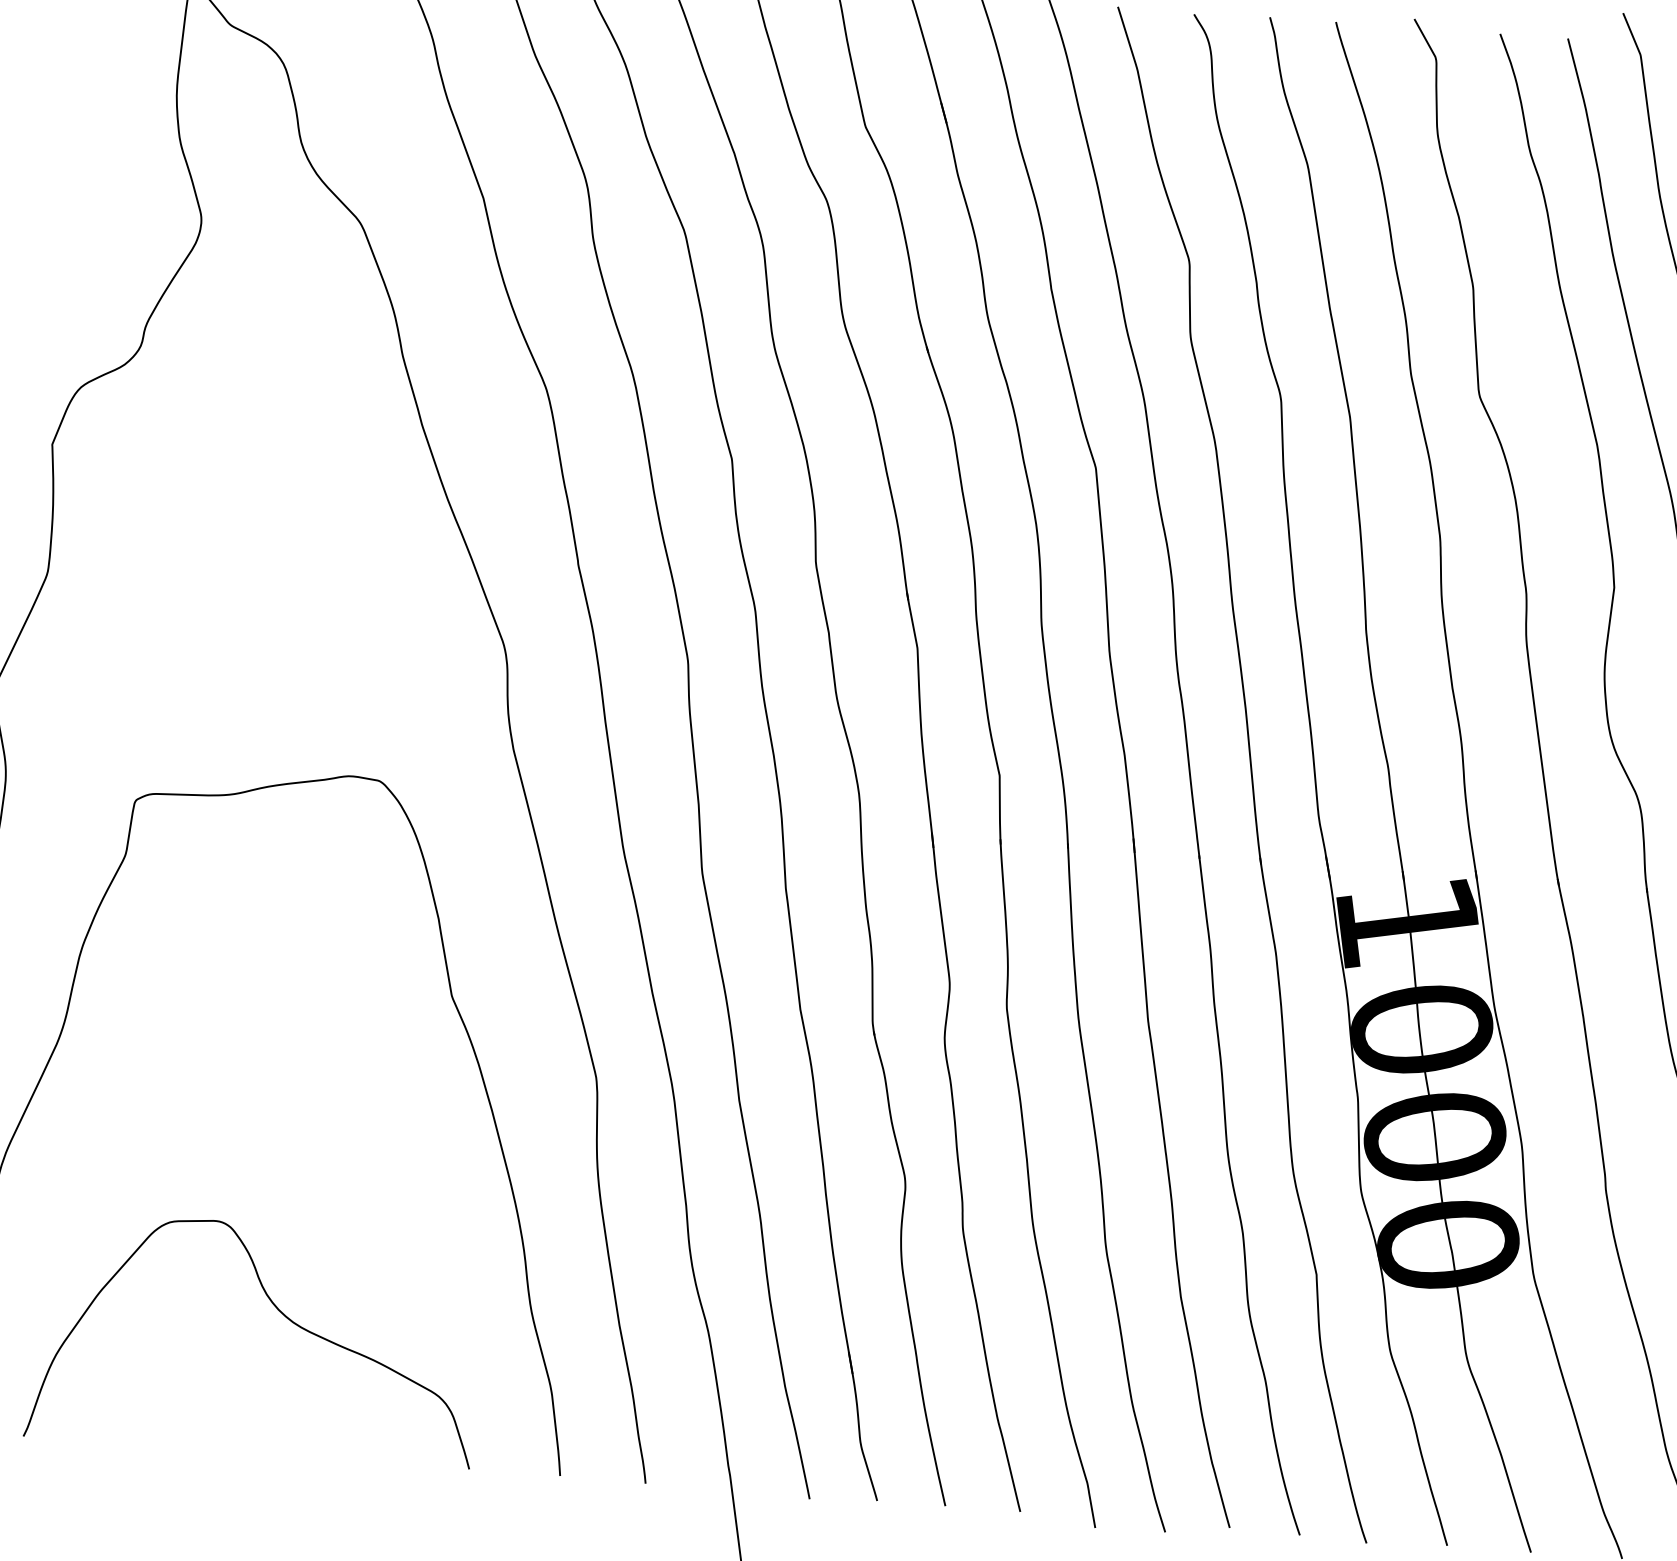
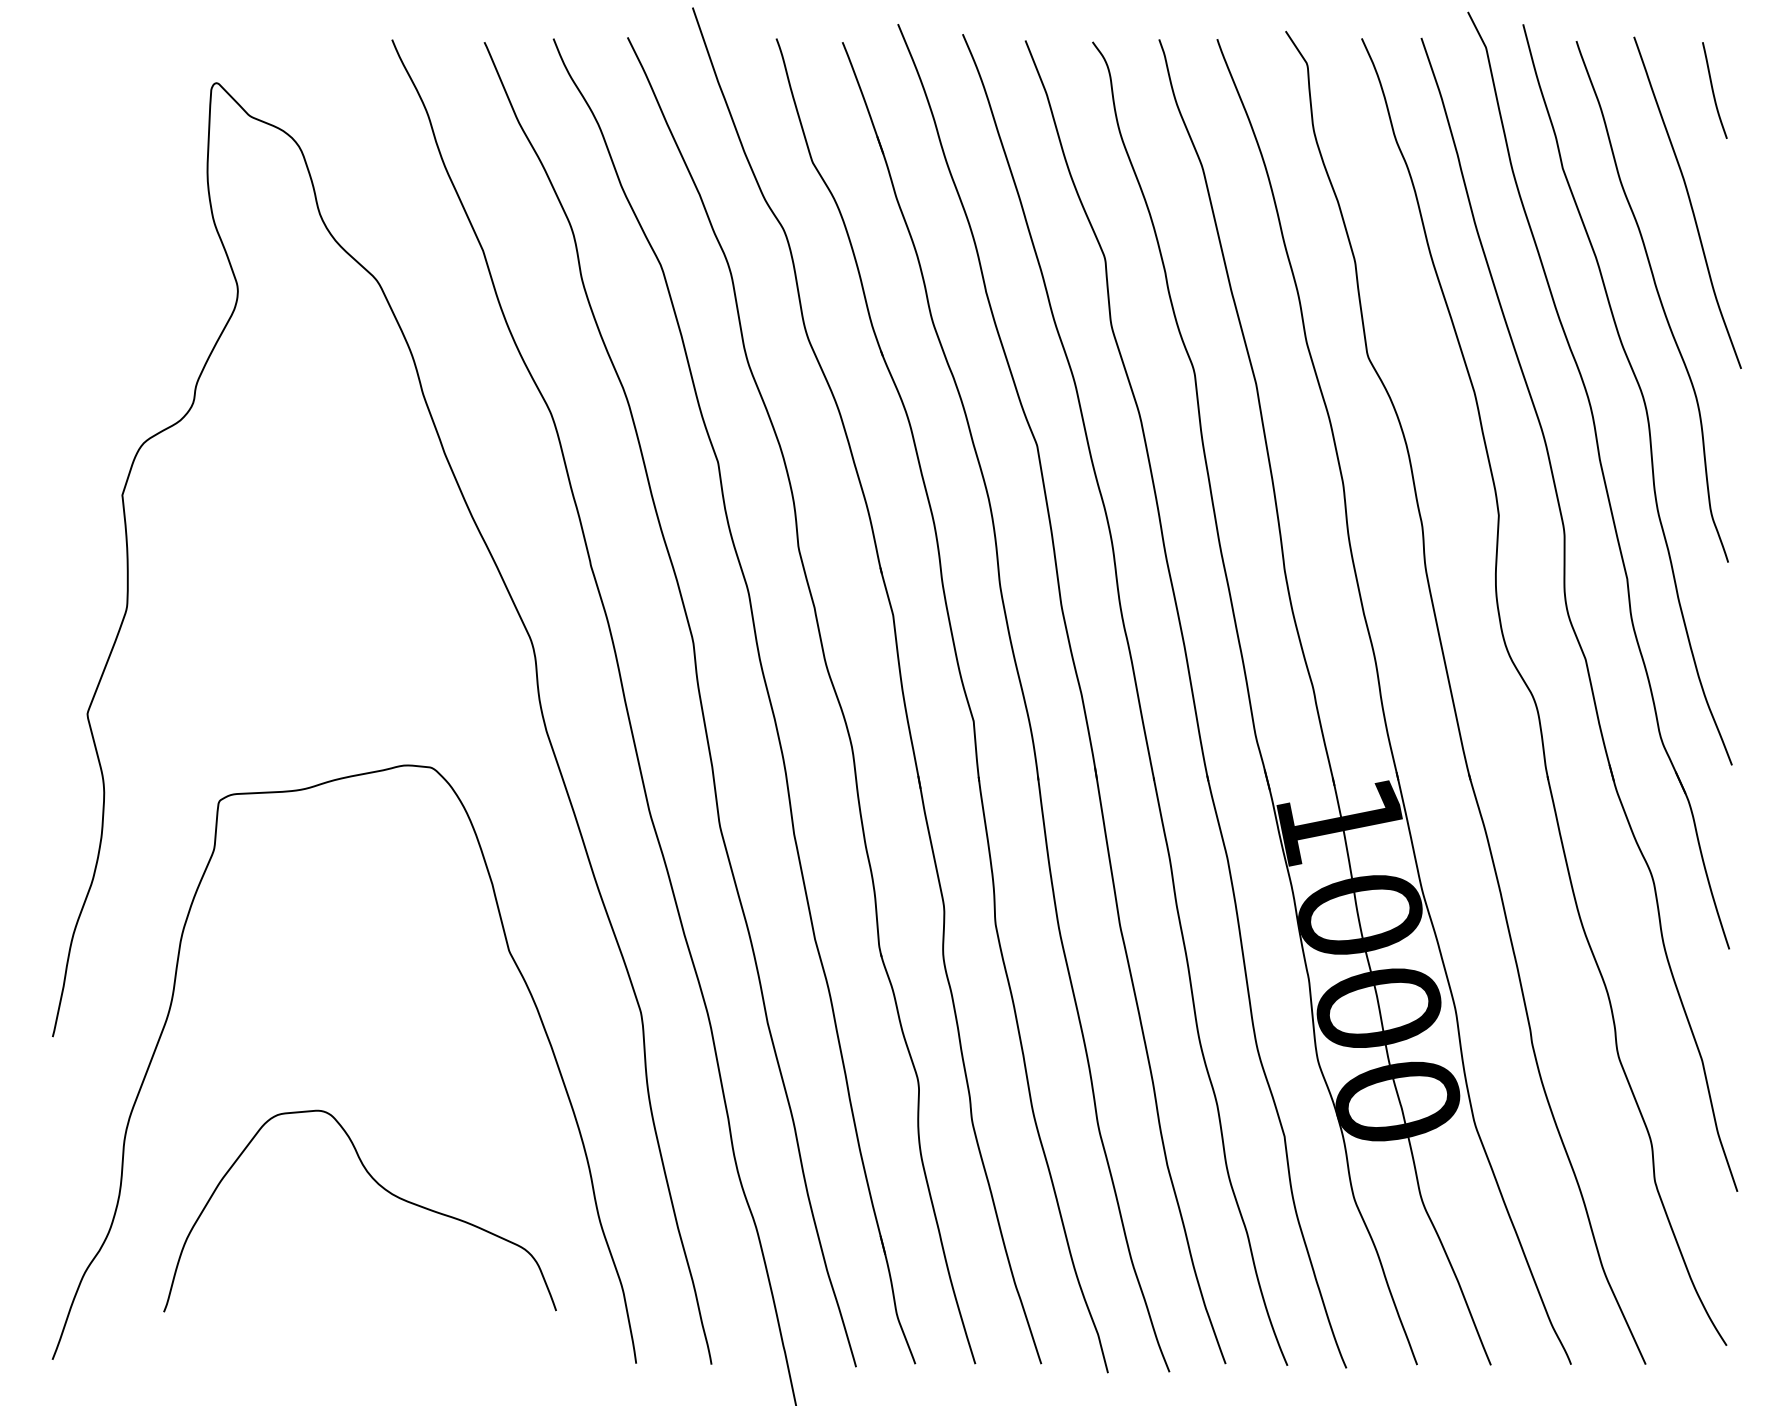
curve: (279, 1312) -> (379, 1186), moved

